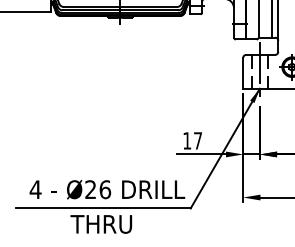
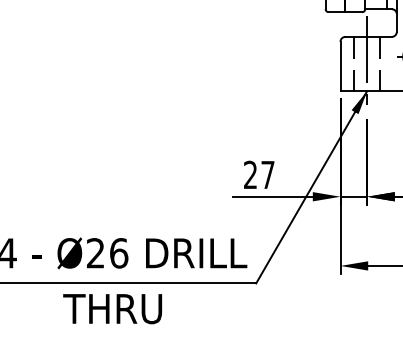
text: (187, 140) -> (251, 174), 17 -> 27

